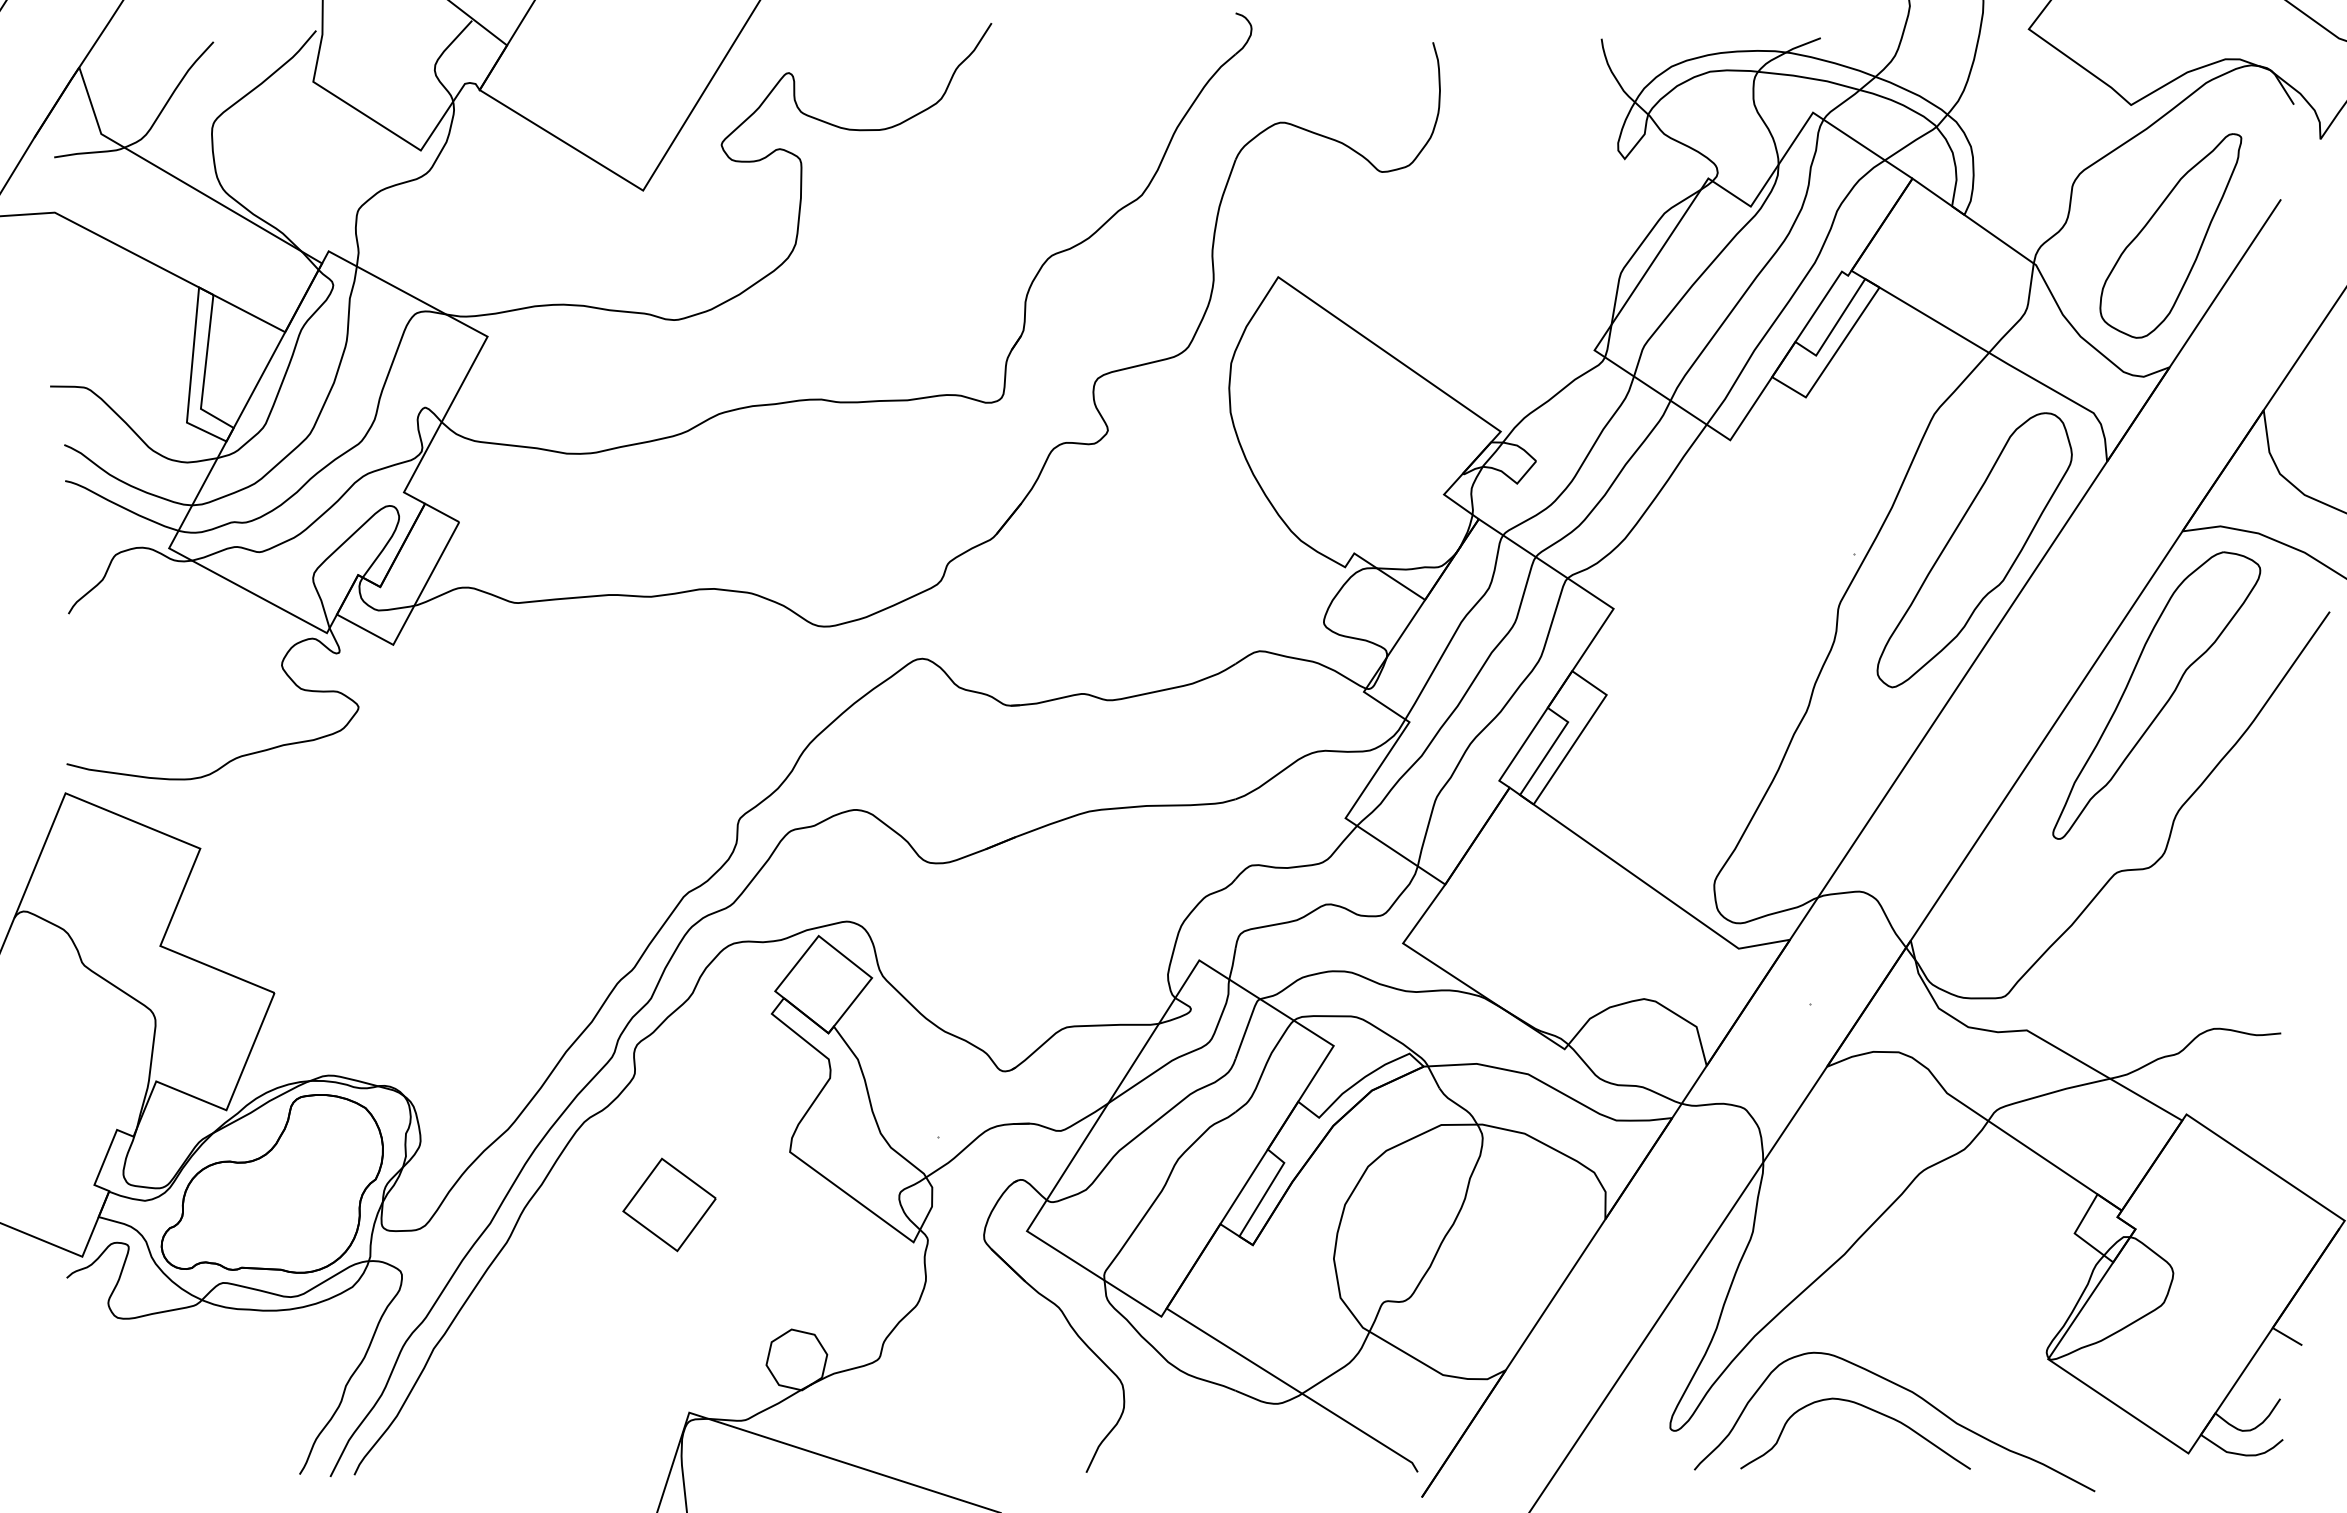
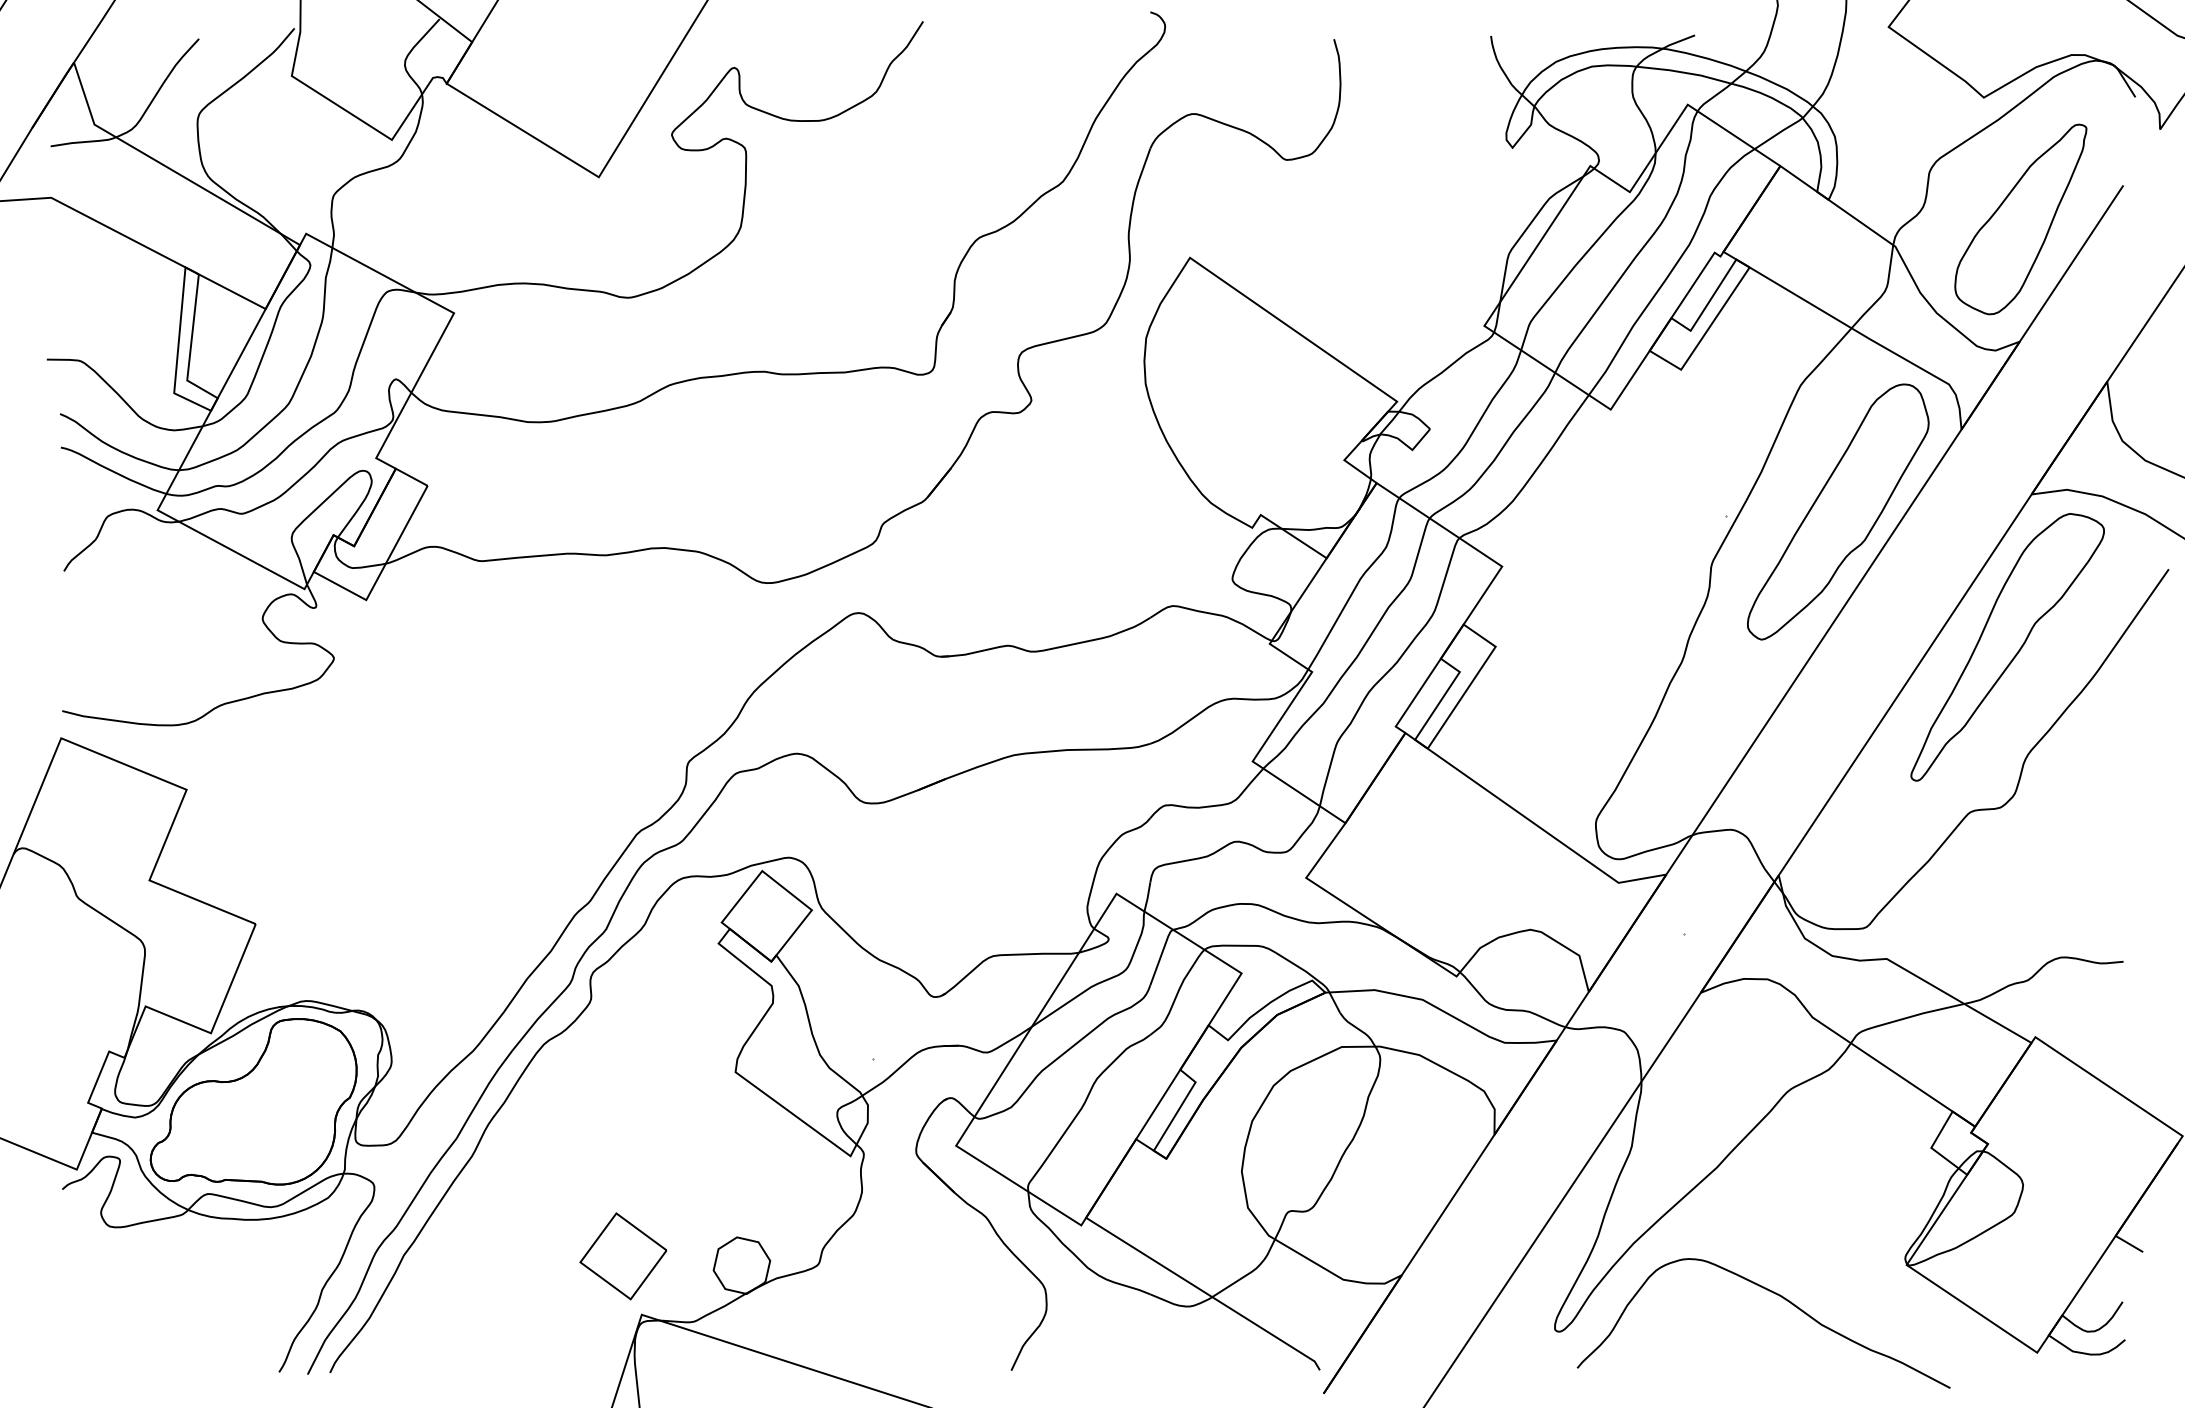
part: (669, 1204) -> (623, 1255), moved
curve: (1868, 1409) -> (1739, 1311), removed

